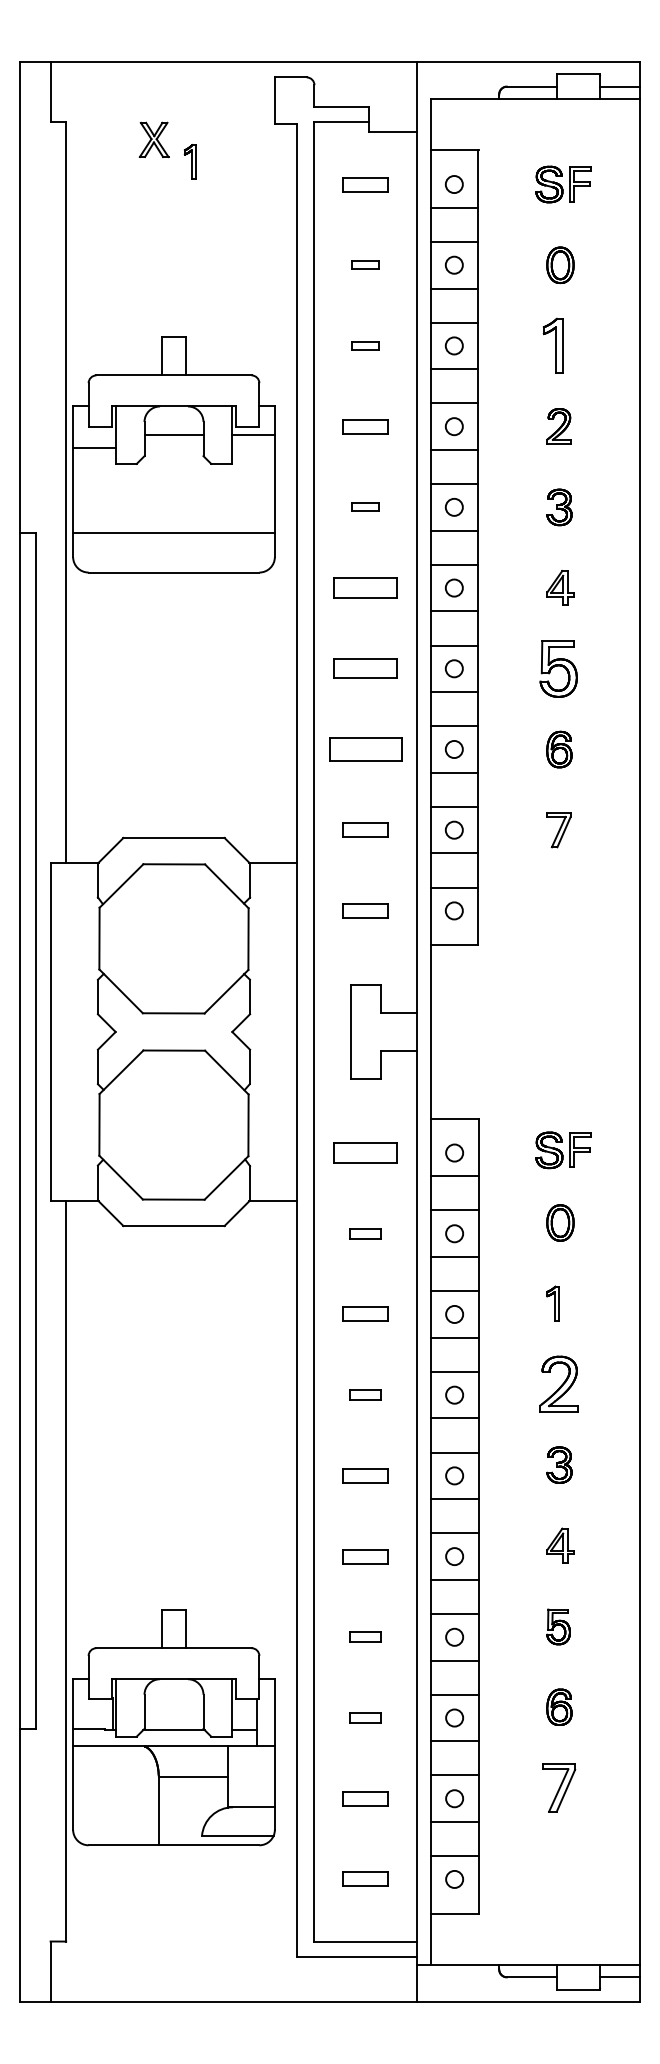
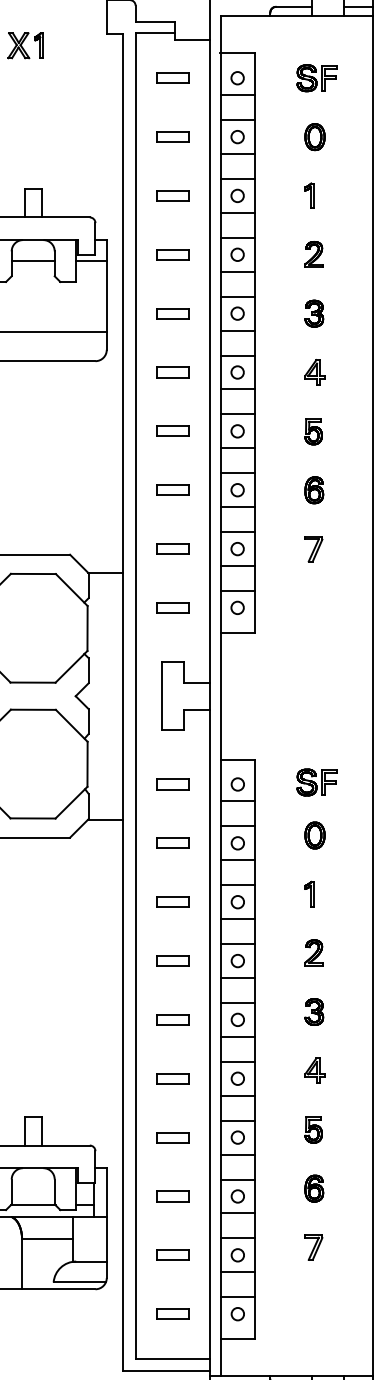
part: (189, 161) -> (38, 45), moved
part: (365, 264) -> (172, 136), size x1.67
part: (365, 345) -> (172, 195), size x1.67
part: (552, 345) -> (309, 195), size x0.62
part: (365, 506) -> (172, 313), size x1.67
part: (365, 587) -> (172, 372), size x0.71
part: (365, 668) -> (172, 431), size x0.71
part: (558, 669) -> (313, 431), size x0.62
part: (365, 749) -> (172, 490), size x0.62
part: (365, 1152) -> (172, 784), size x0.71
part: (365, 1233) -> (172, 843), size x1.43
part: (558, 1383) -> (313, 952), size x0.62
part: (365, 1394) -> (172, 960), size x1.43
part: (365, 1636) -> (172, 1137), size x1.43
part: (365, 1717) -> (172, 1196), size x1.43
part: (558, 1787) -> (313, 1247), size x0.71

